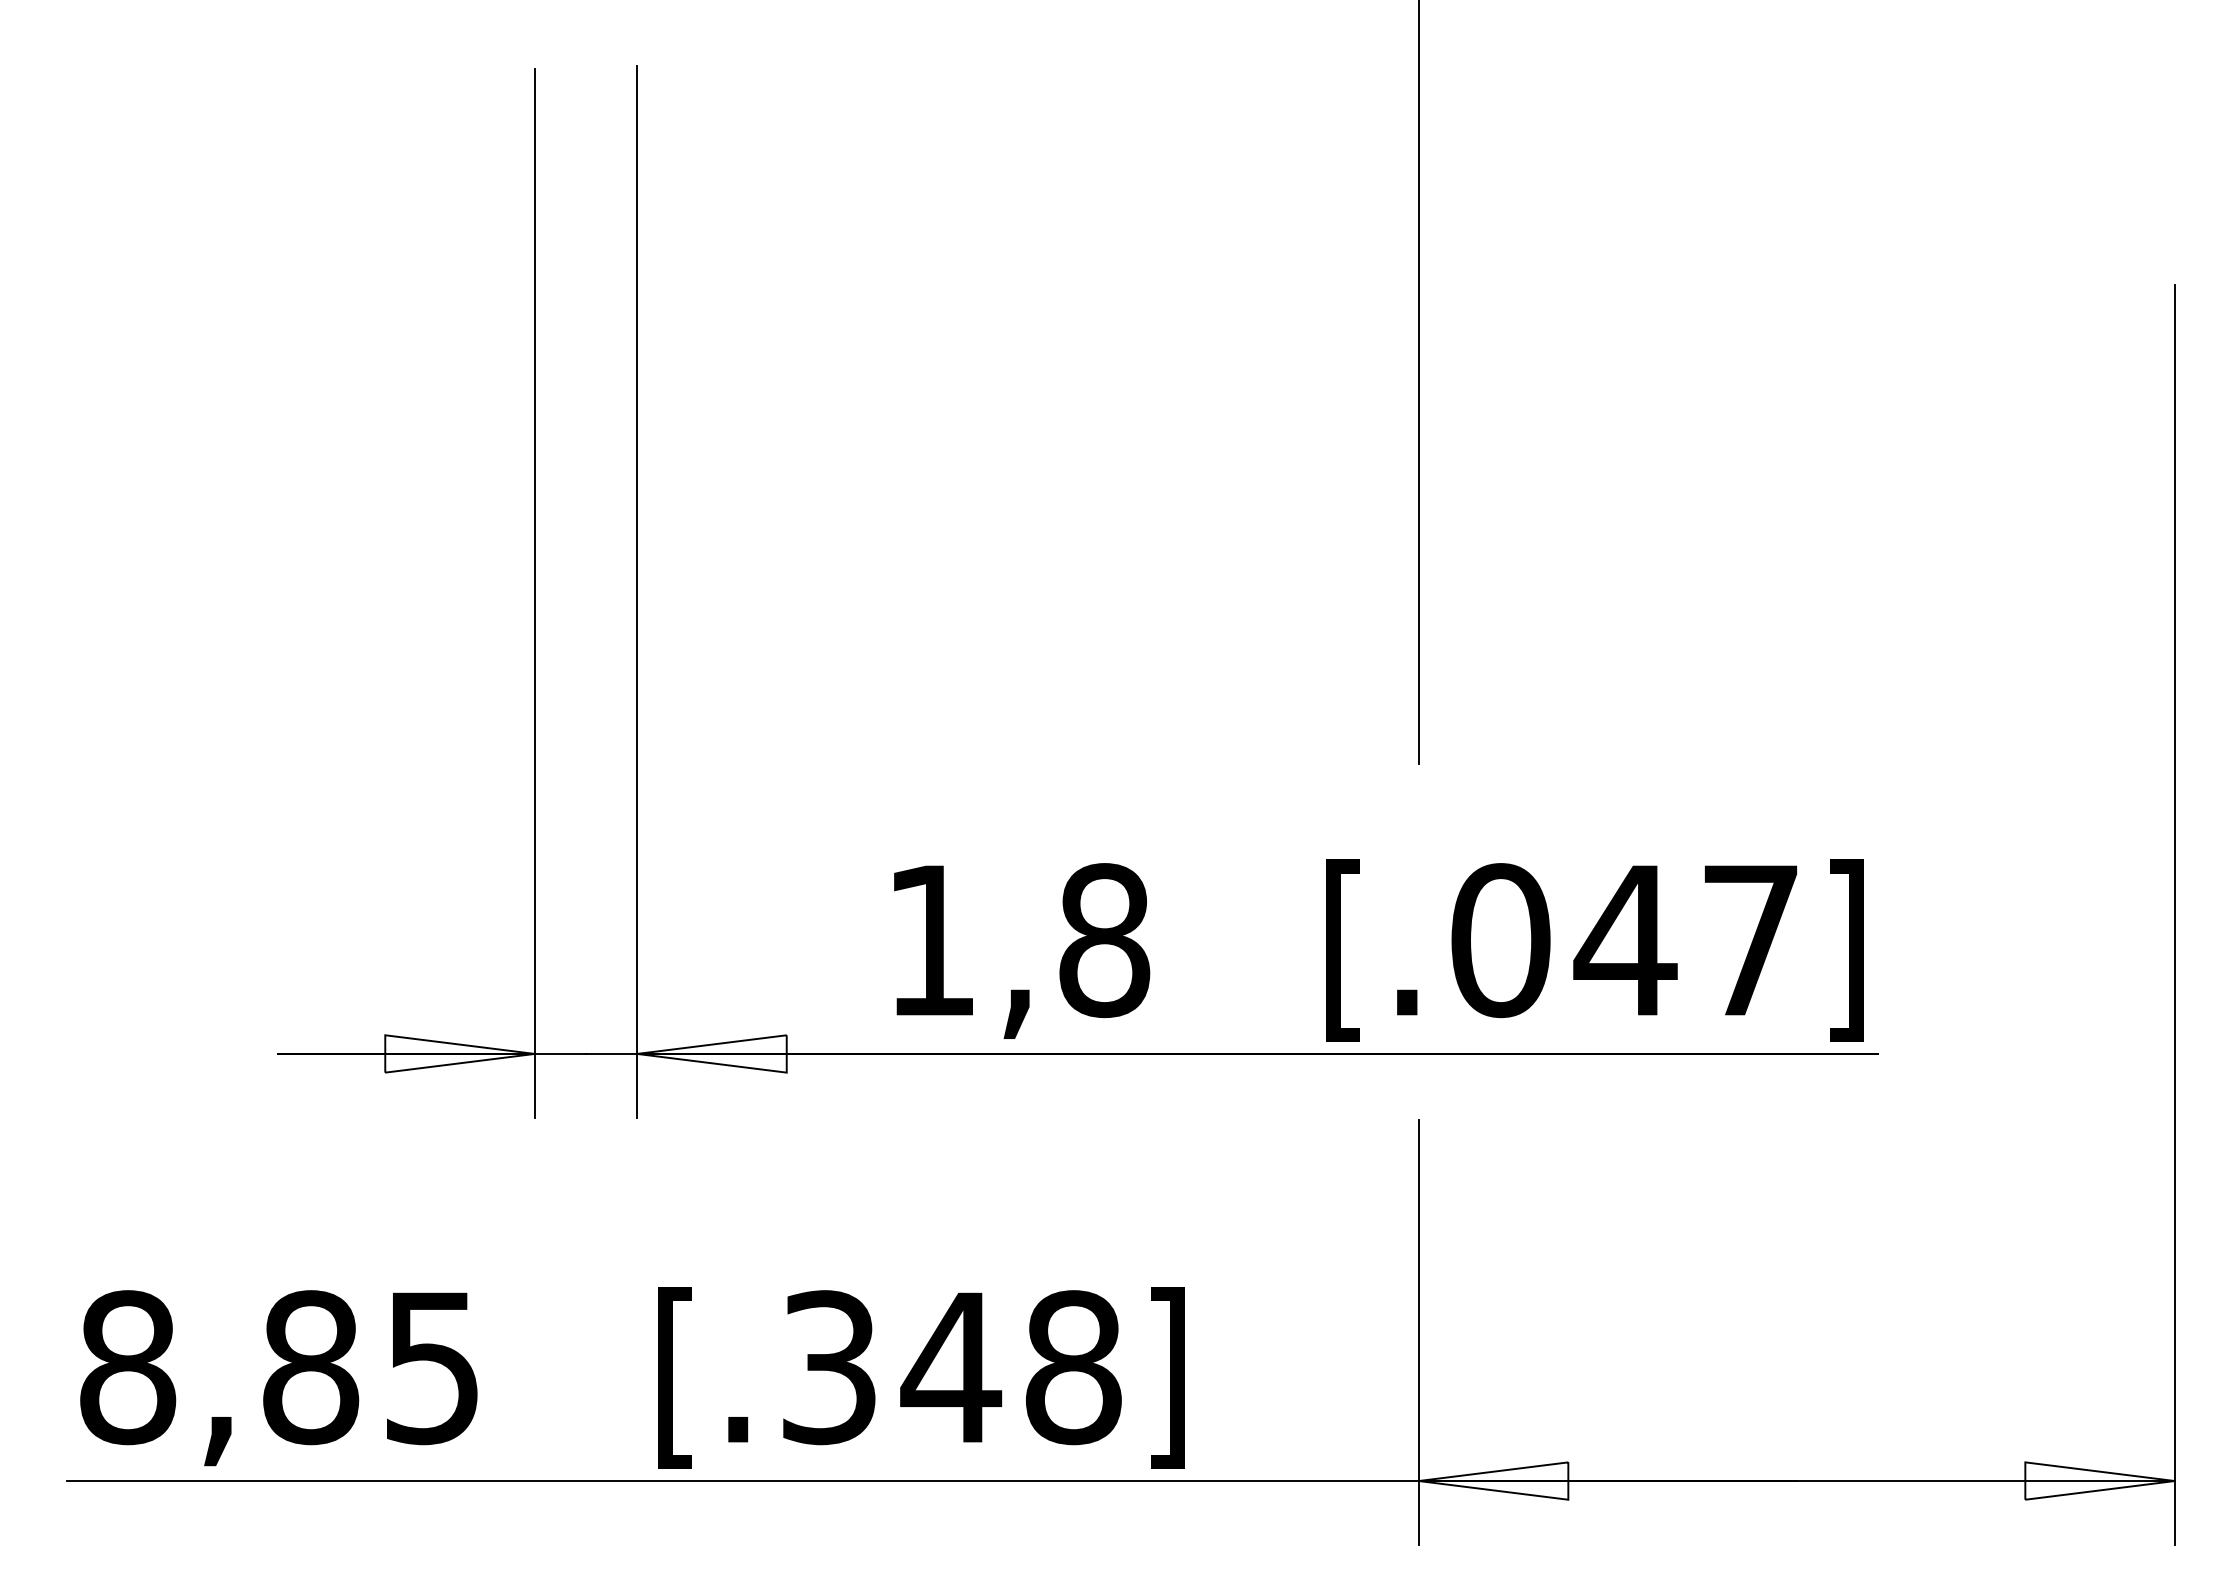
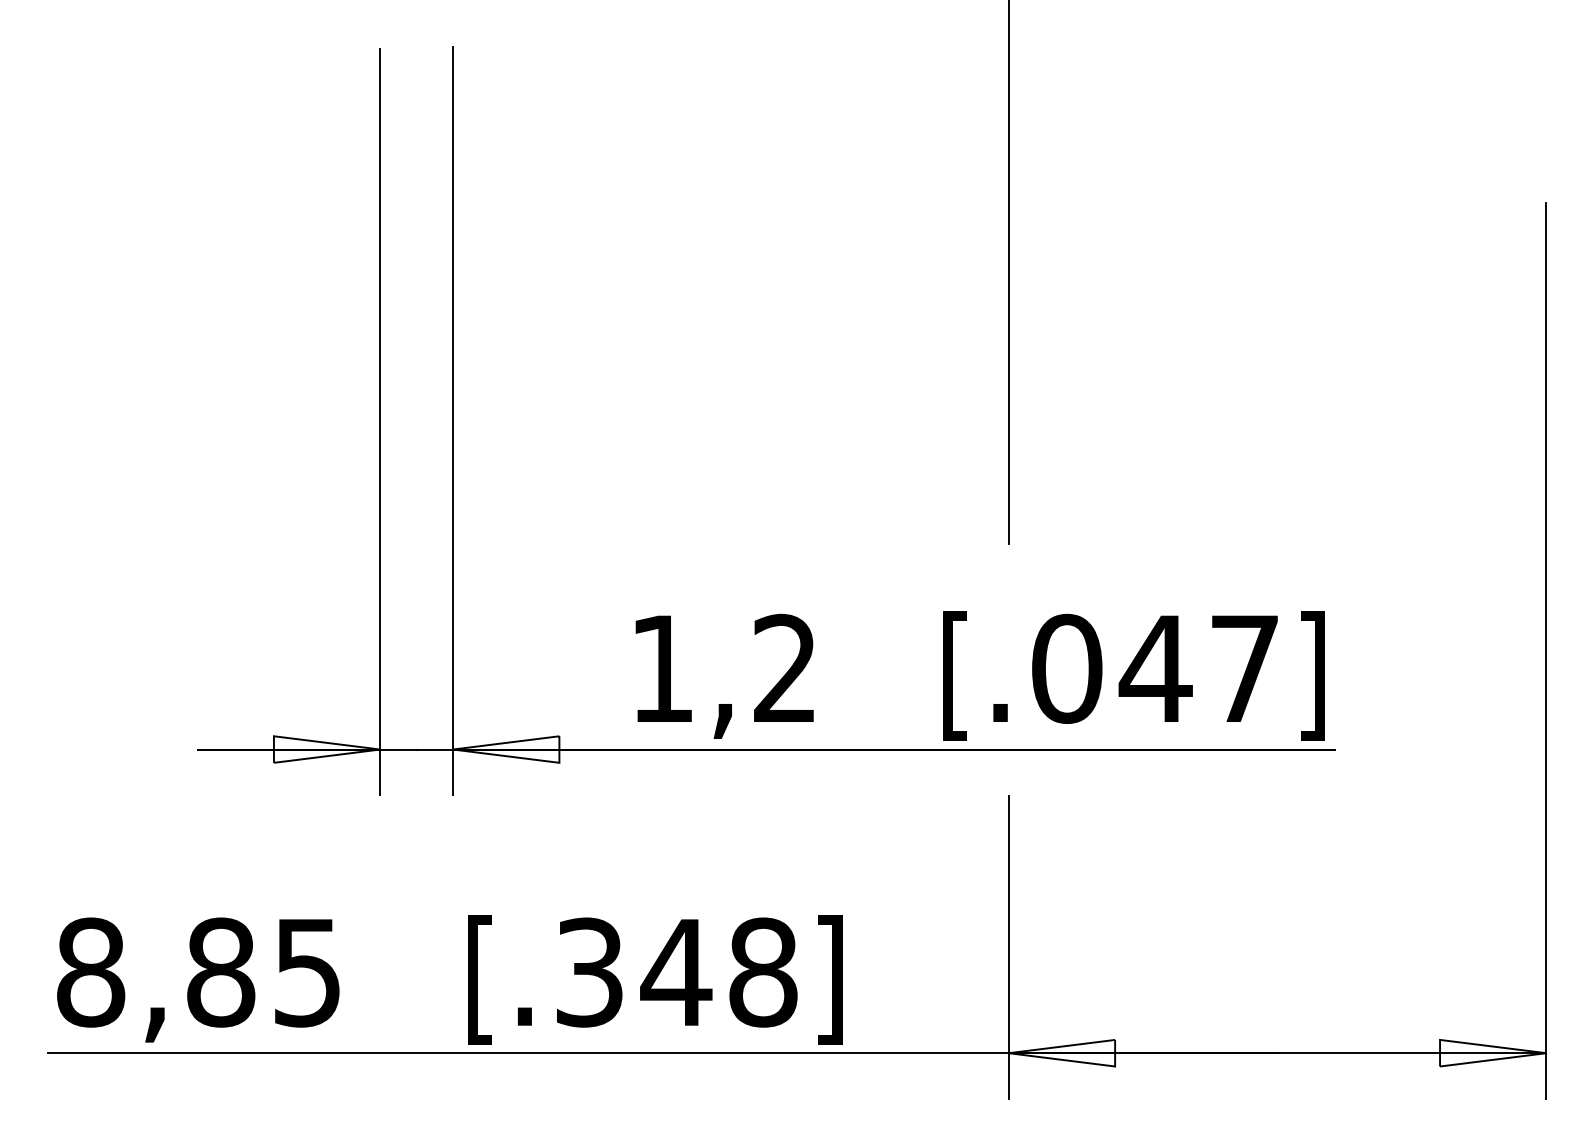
text: (1104, 940) -> (785, 668), 1,8 -> 1,2

